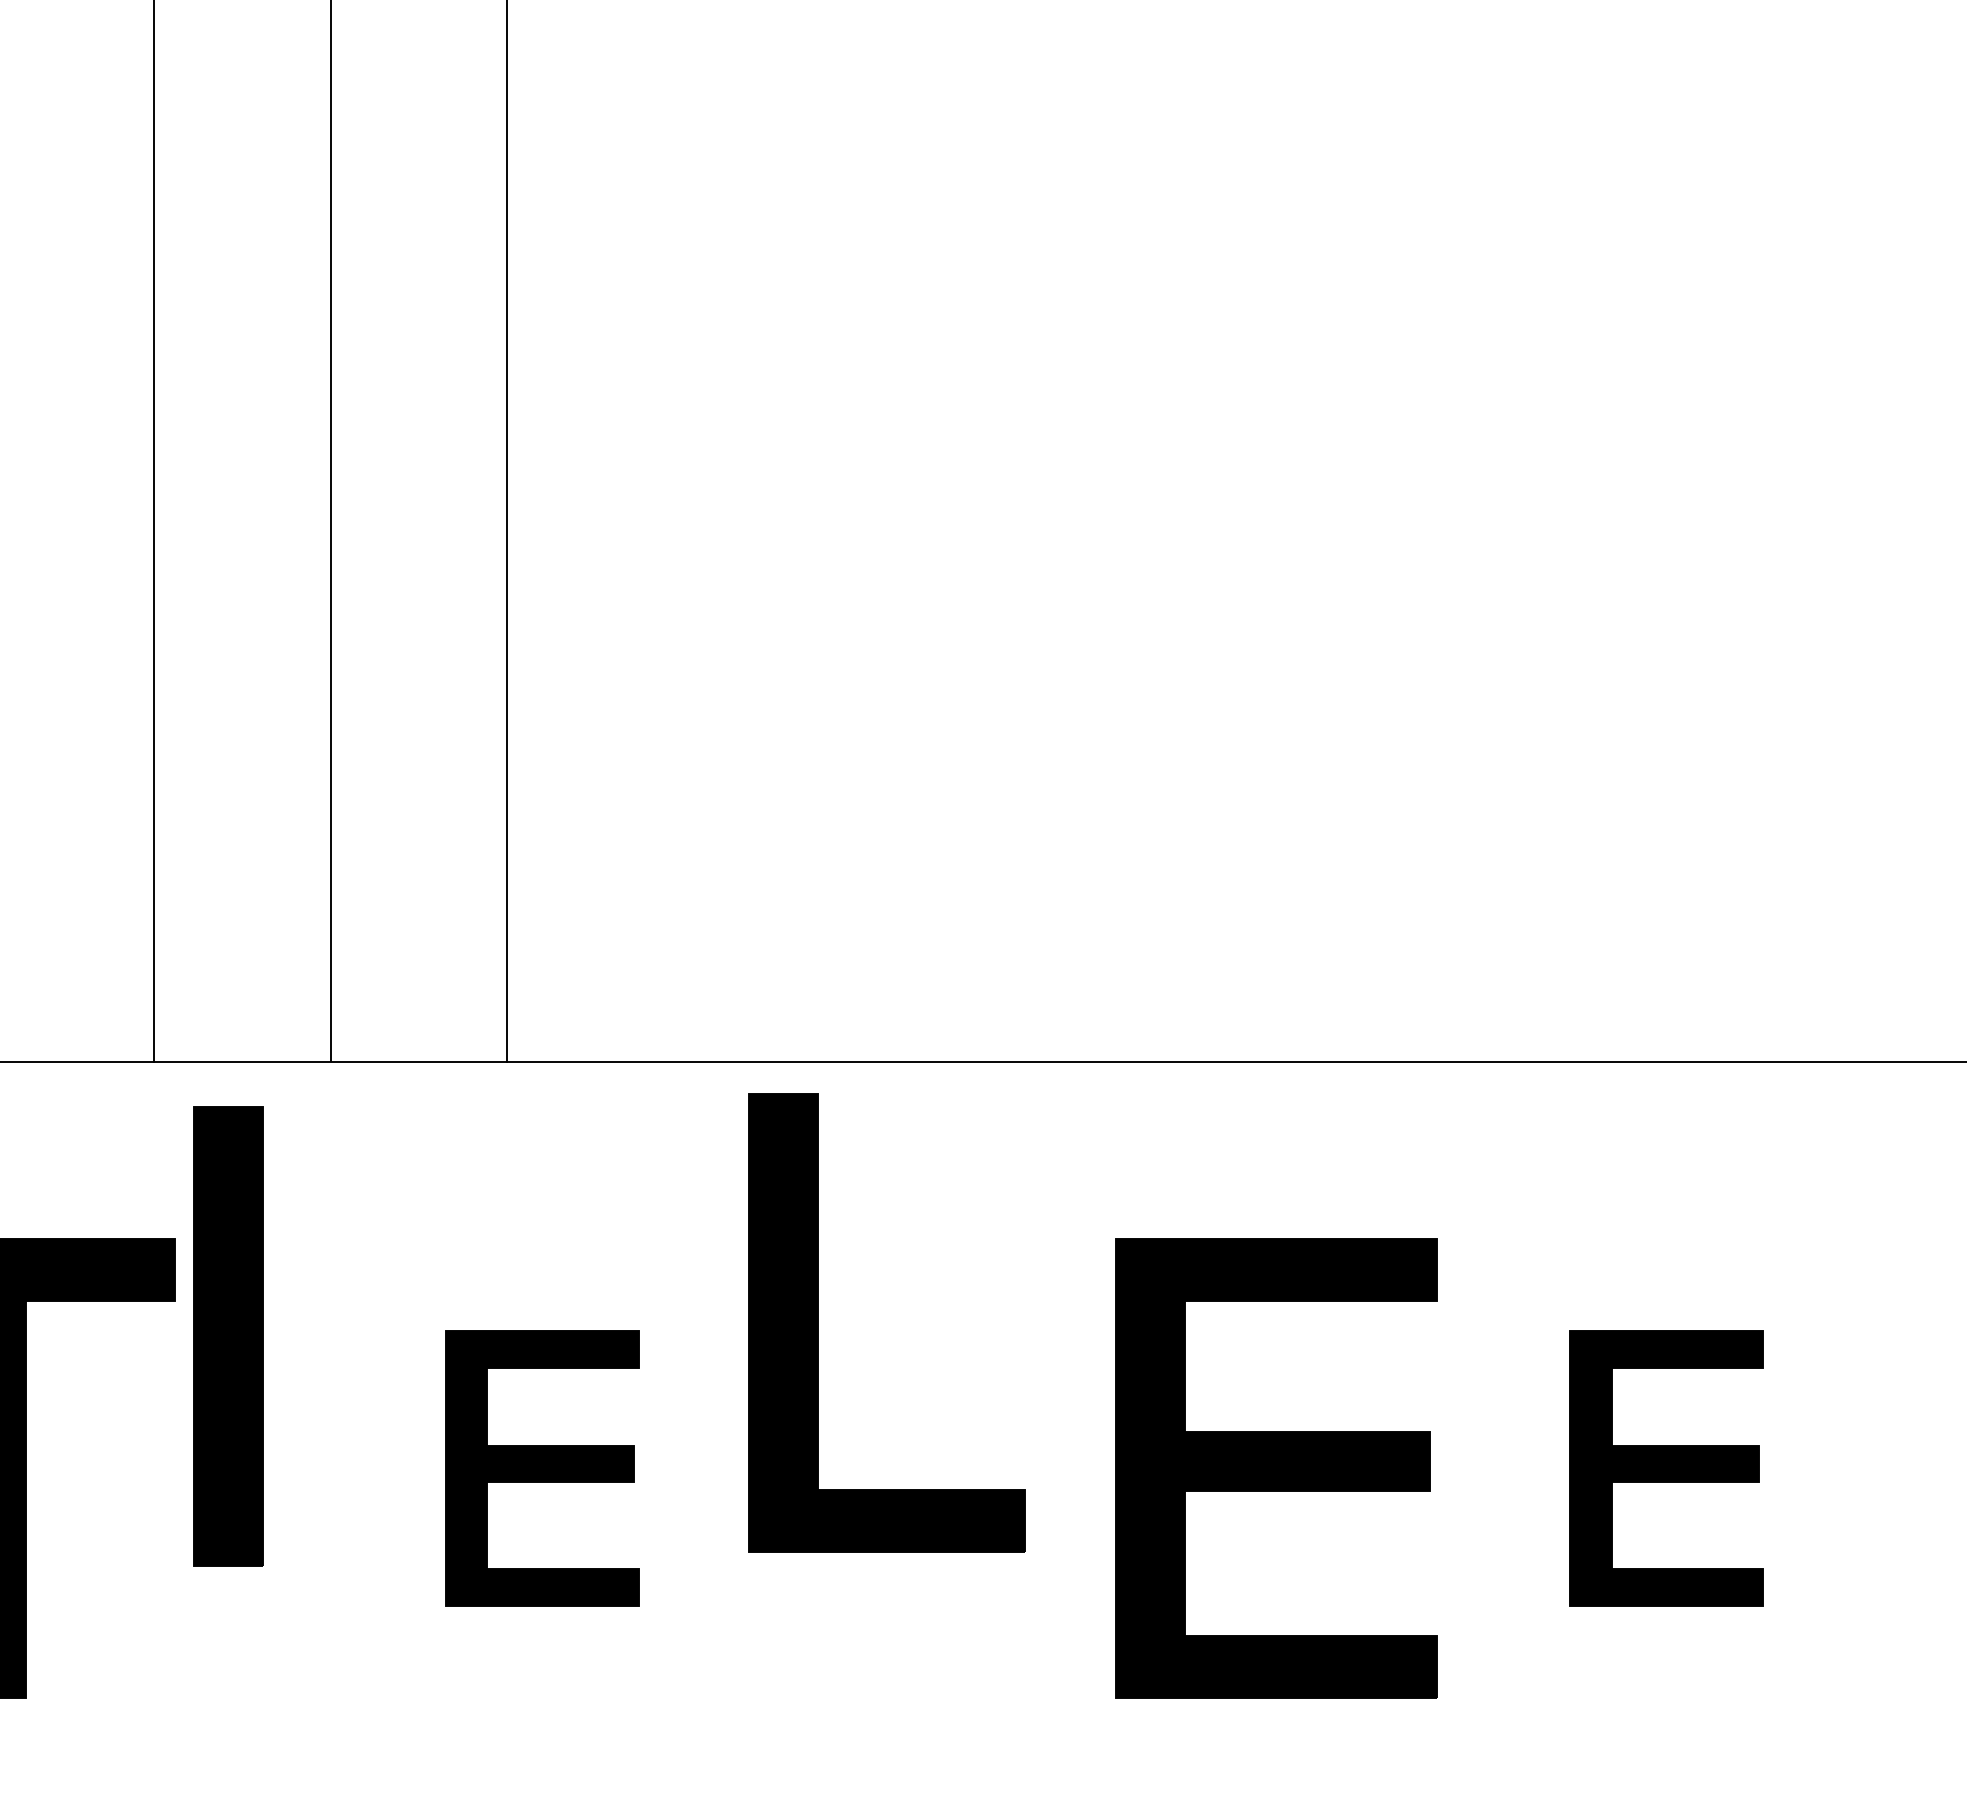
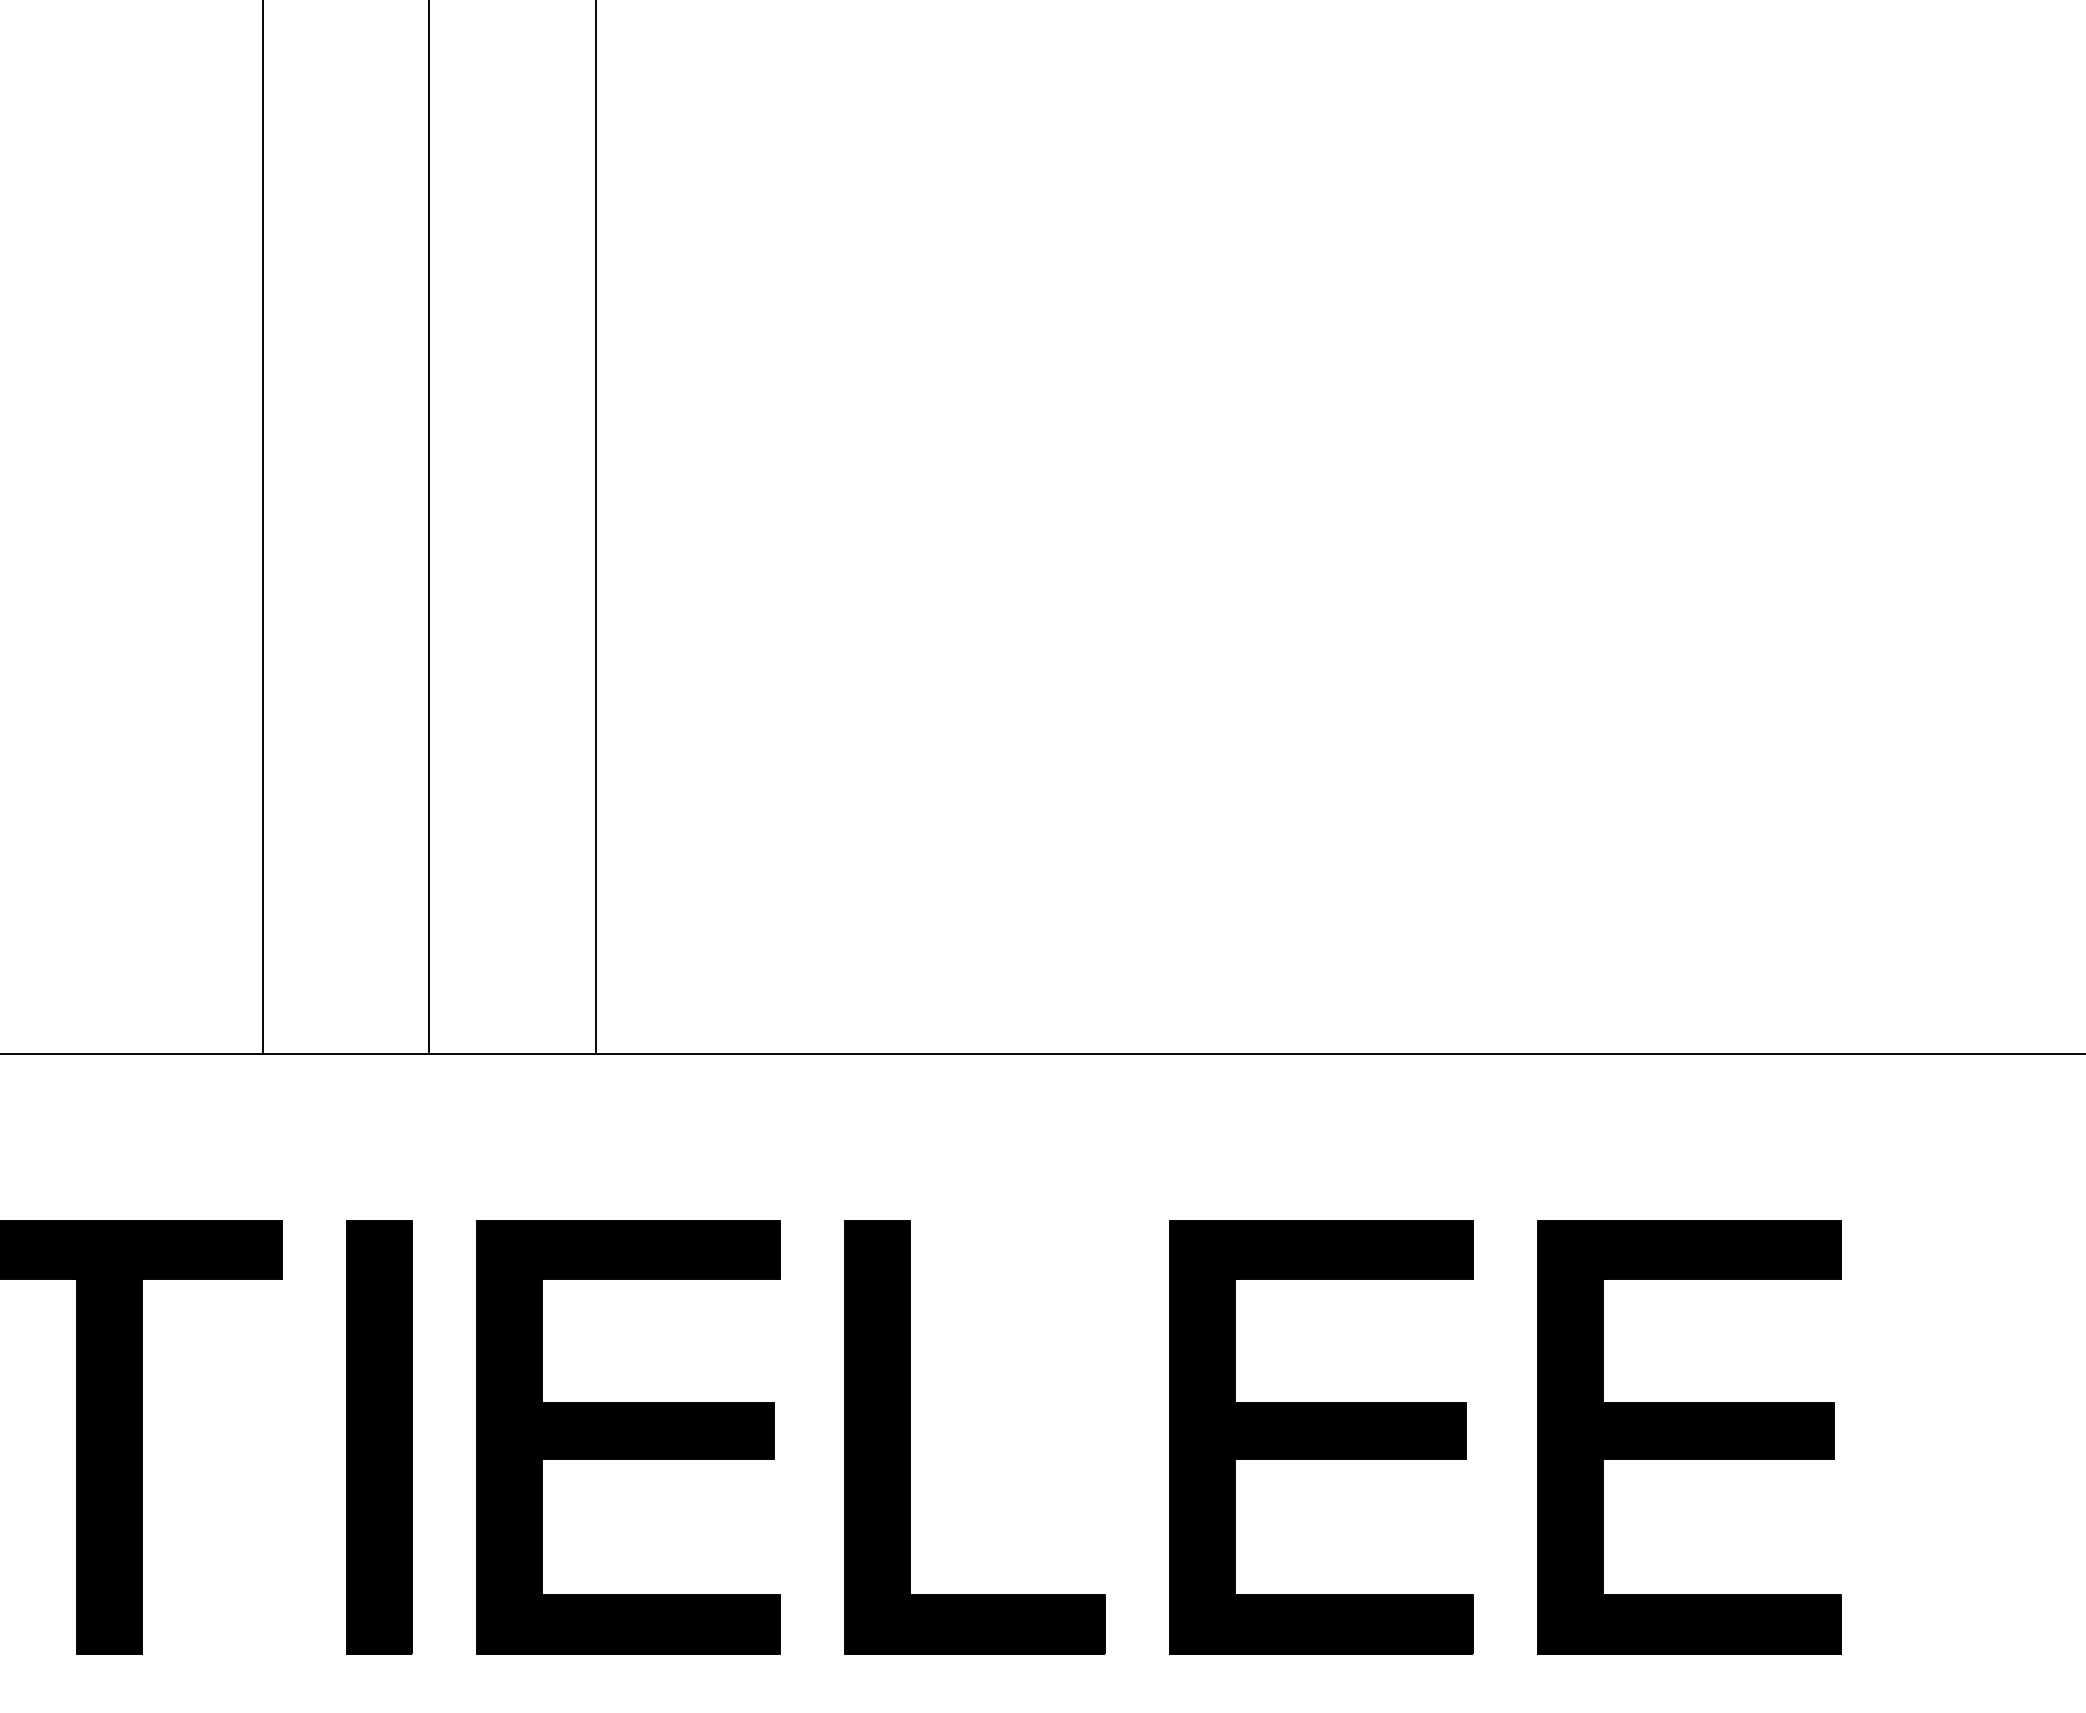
part: (818, 1323) -> (910, 1437), moved
part: (228, 1336) -> (379, 1437), moved
part: (542, 1468) -> (628, 1437), size x1.67
part: (1666, 1468) -> (1689, 1437), size x1.67

